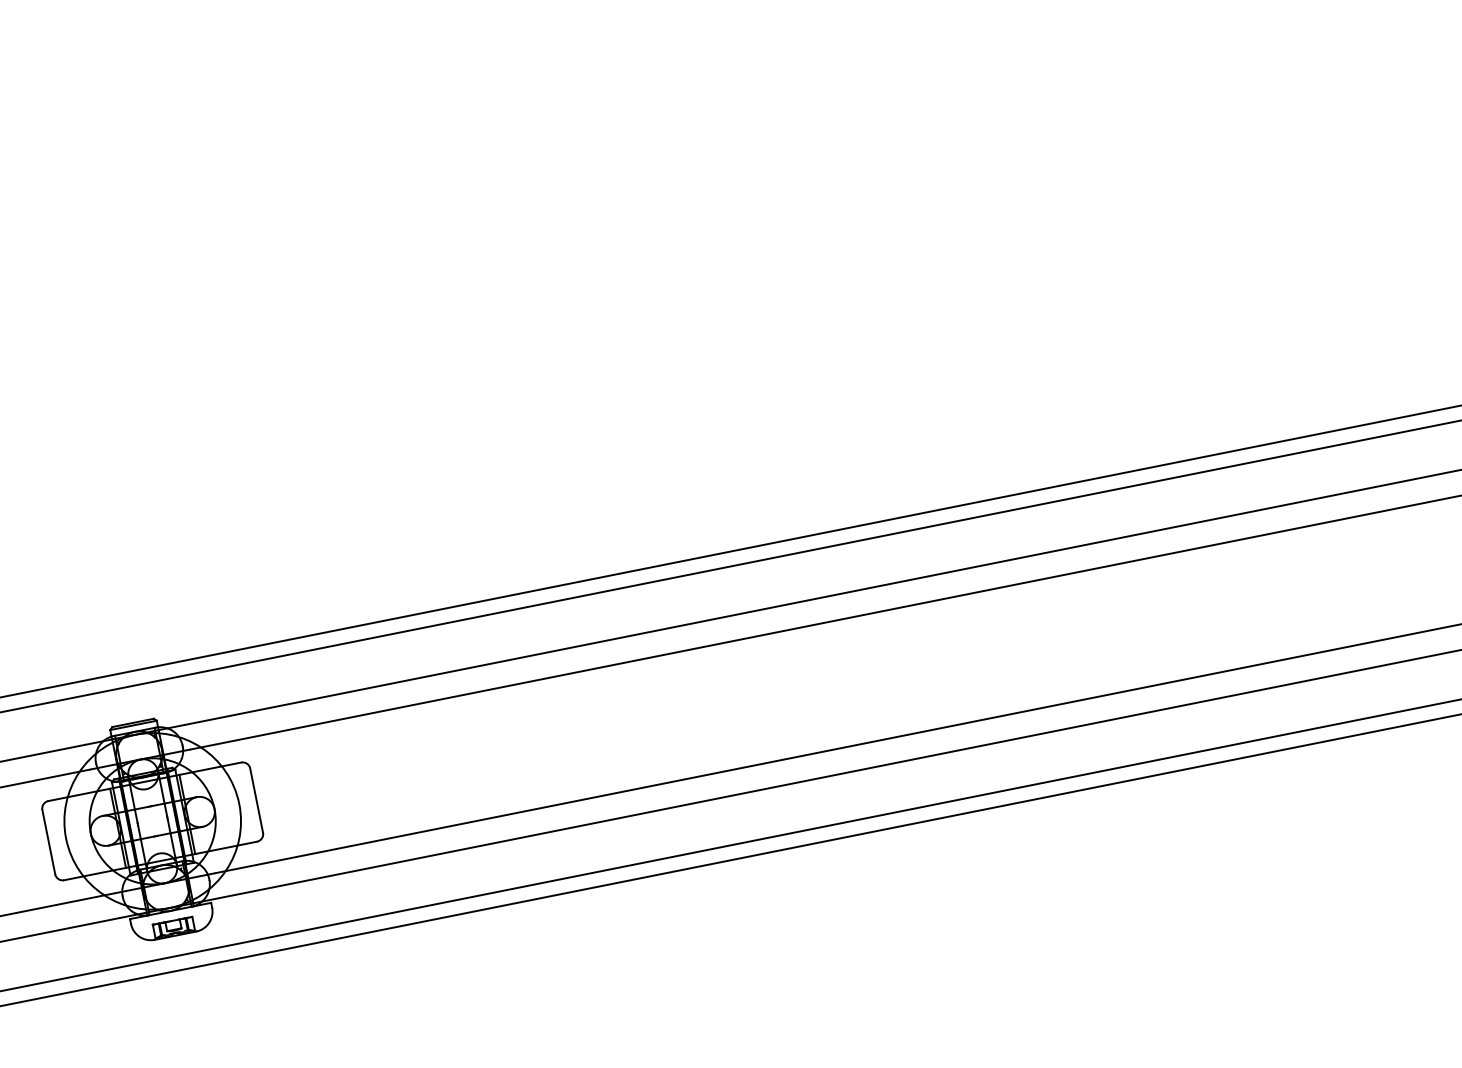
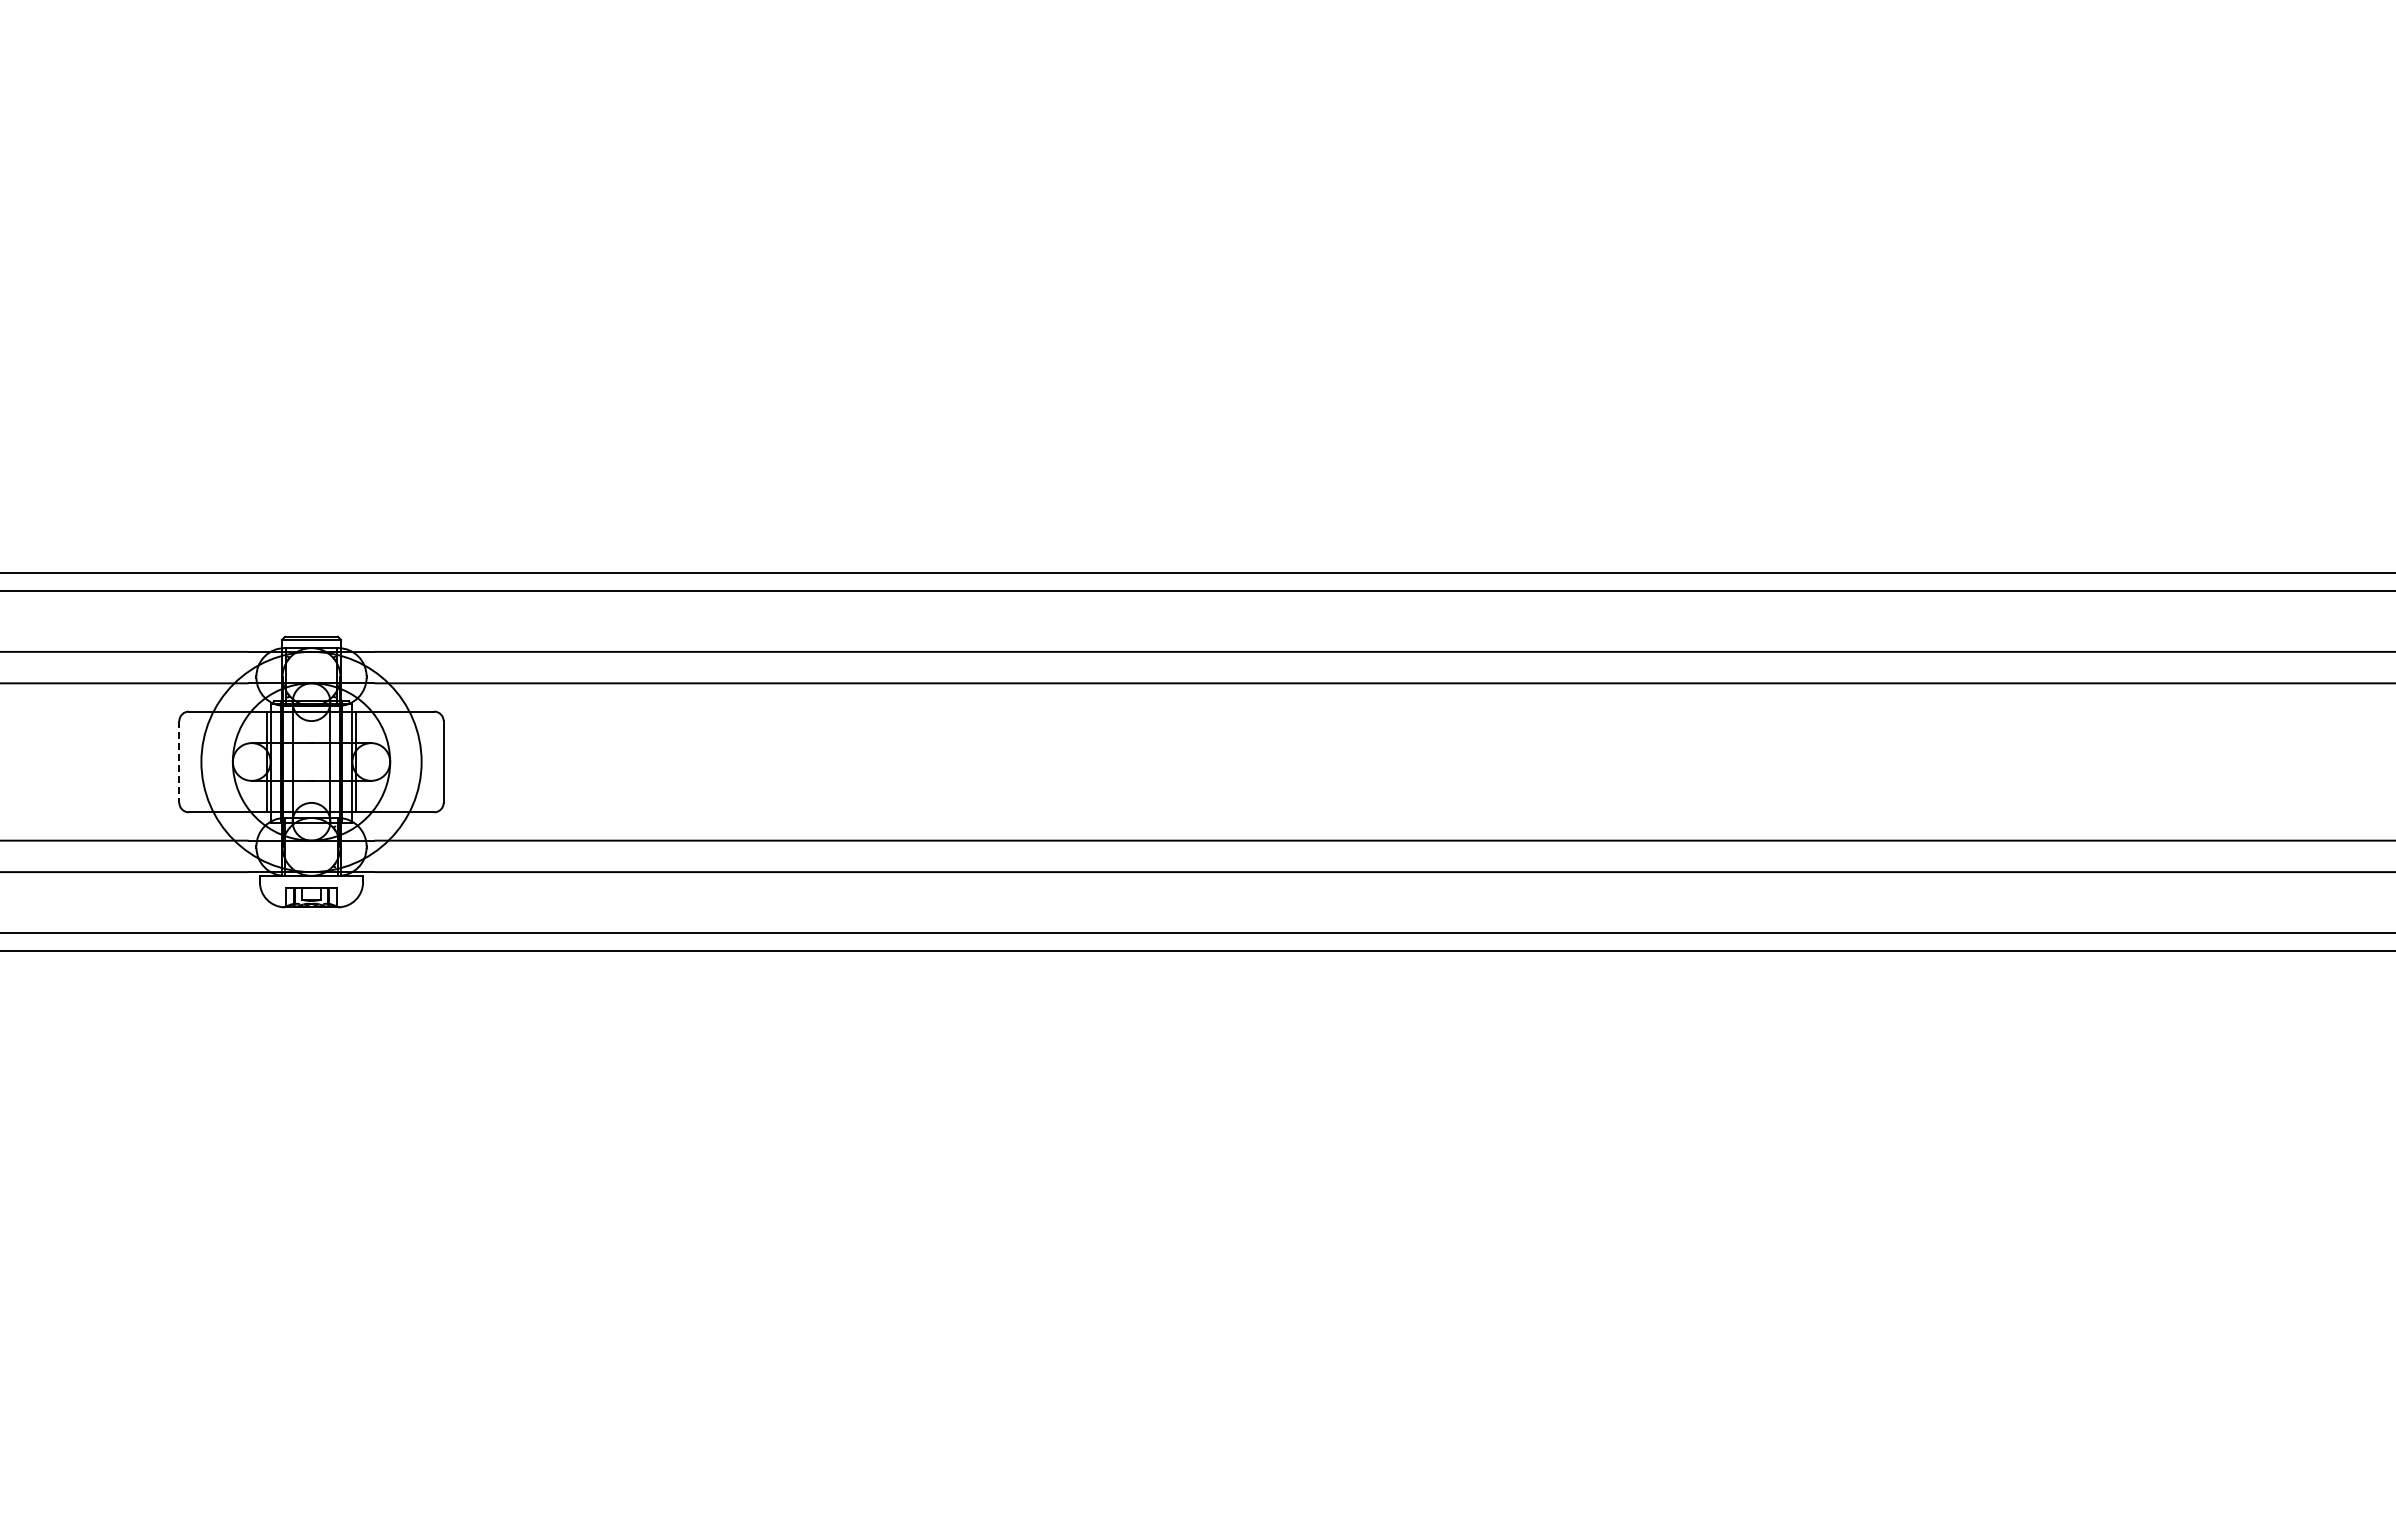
line: (48, 842) -> (179, 762), solid -> dashed

